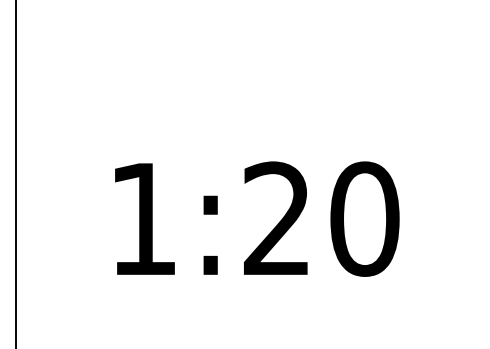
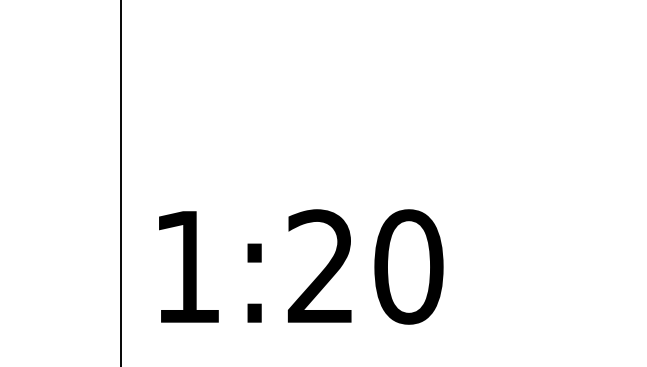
text: (257, 218) -> (301, 266), moved

